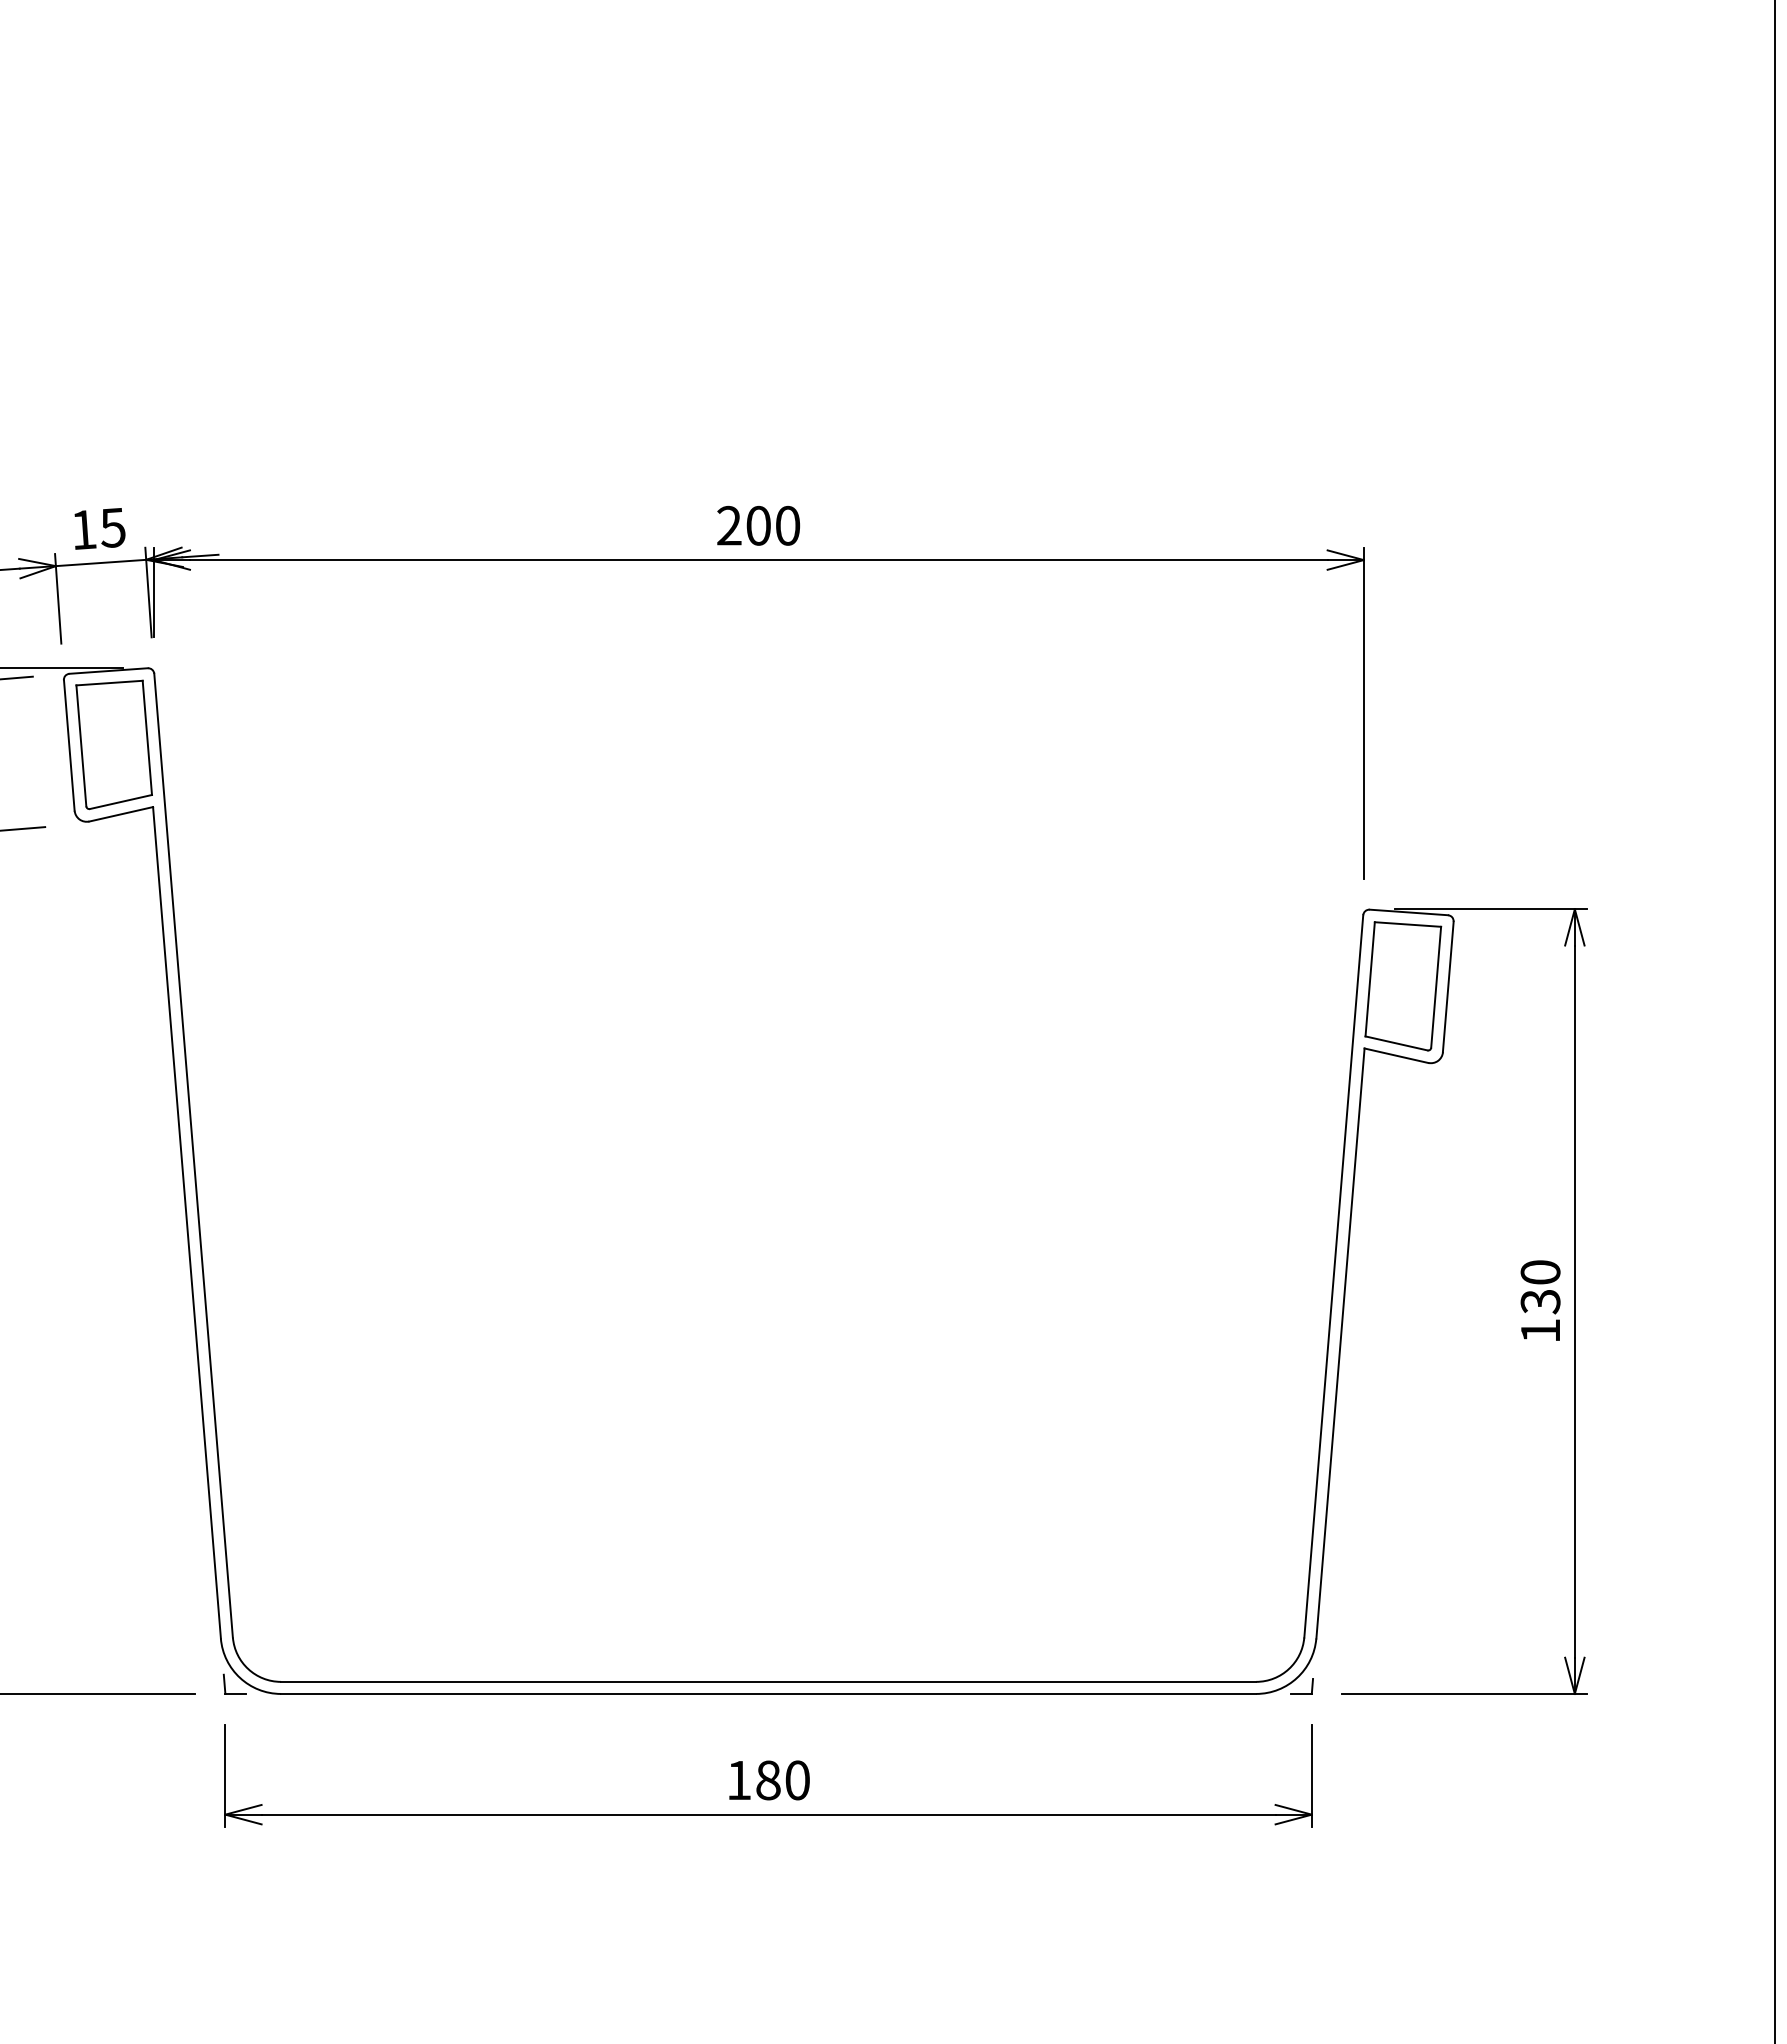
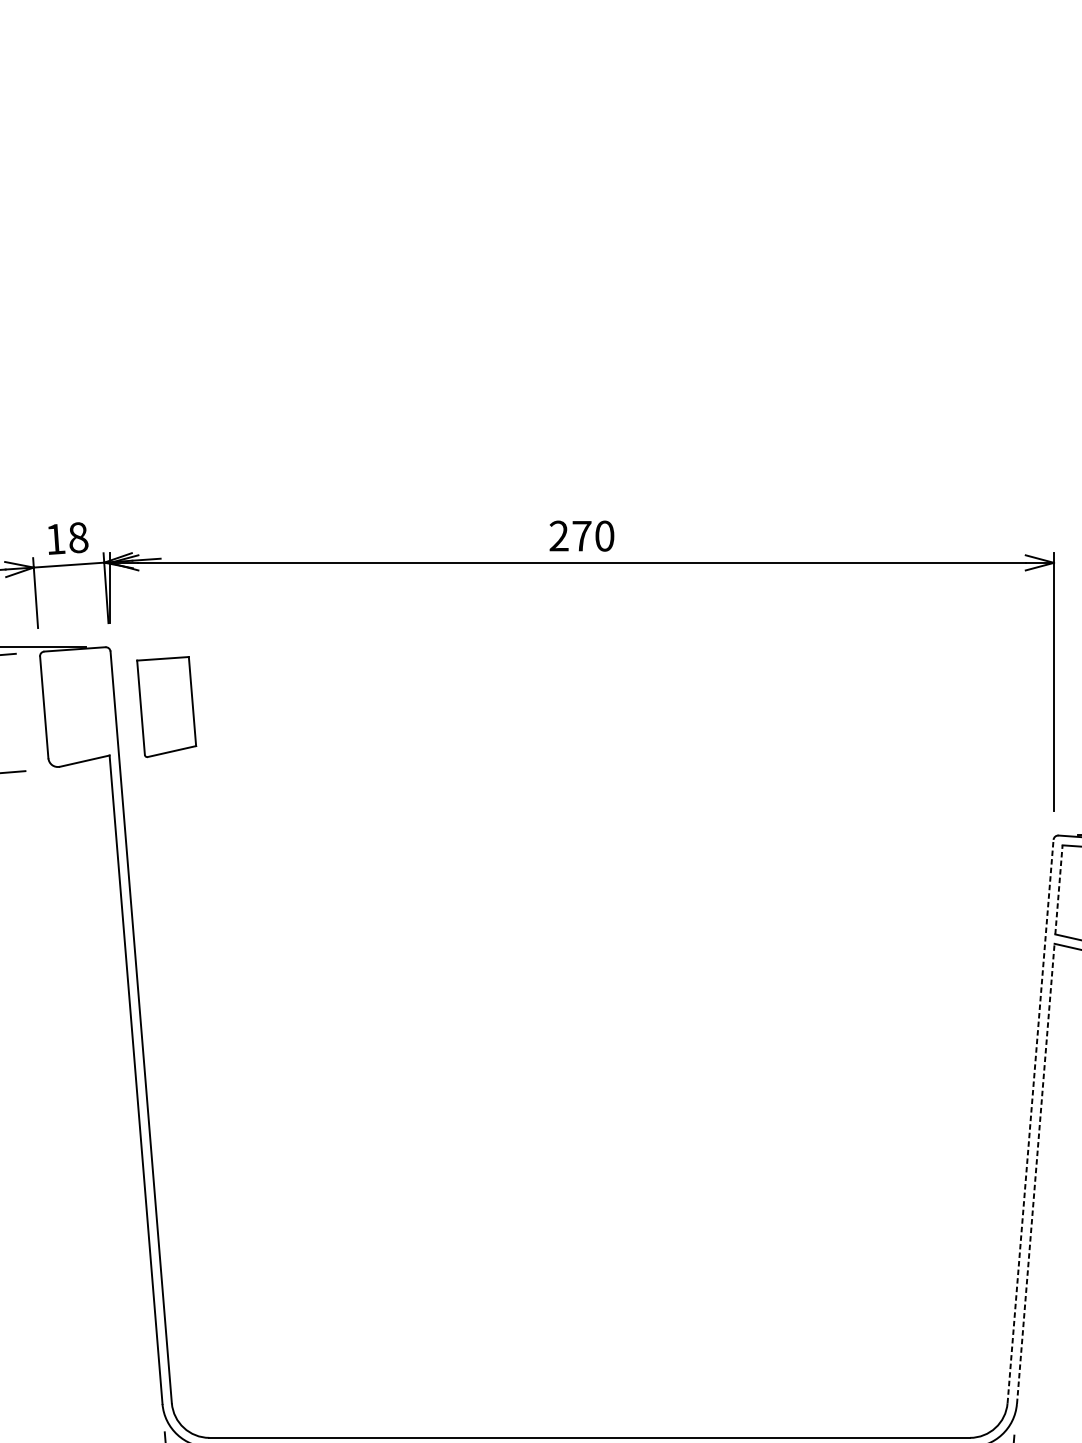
text: (758, 525) -> (581, 535), 200 -> 270
text: (113, 527) -> (78, 537), 15 -> 18
part: (113, 744) -> (166, 706), moved
line: (1370, 978) -> (1059, 889), solid -> dashed
line: (1333, 1275) -> (1030, 1120), solid -> dashed
line: (1340, 1343) -> (1035, 1173), solid -> dashed

